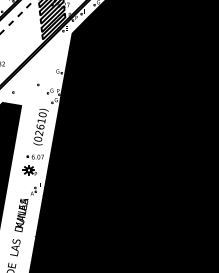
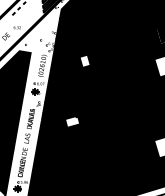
fill: (110, 118) -> (84, 60), removed
fill: (90, 219) -> (72, 121), removed

